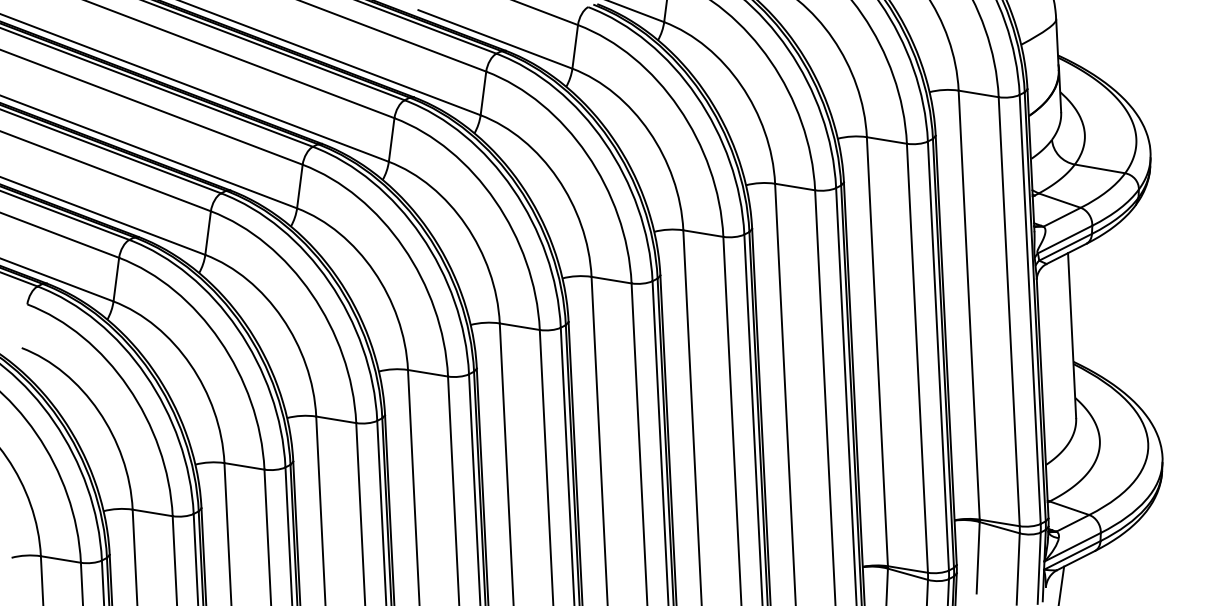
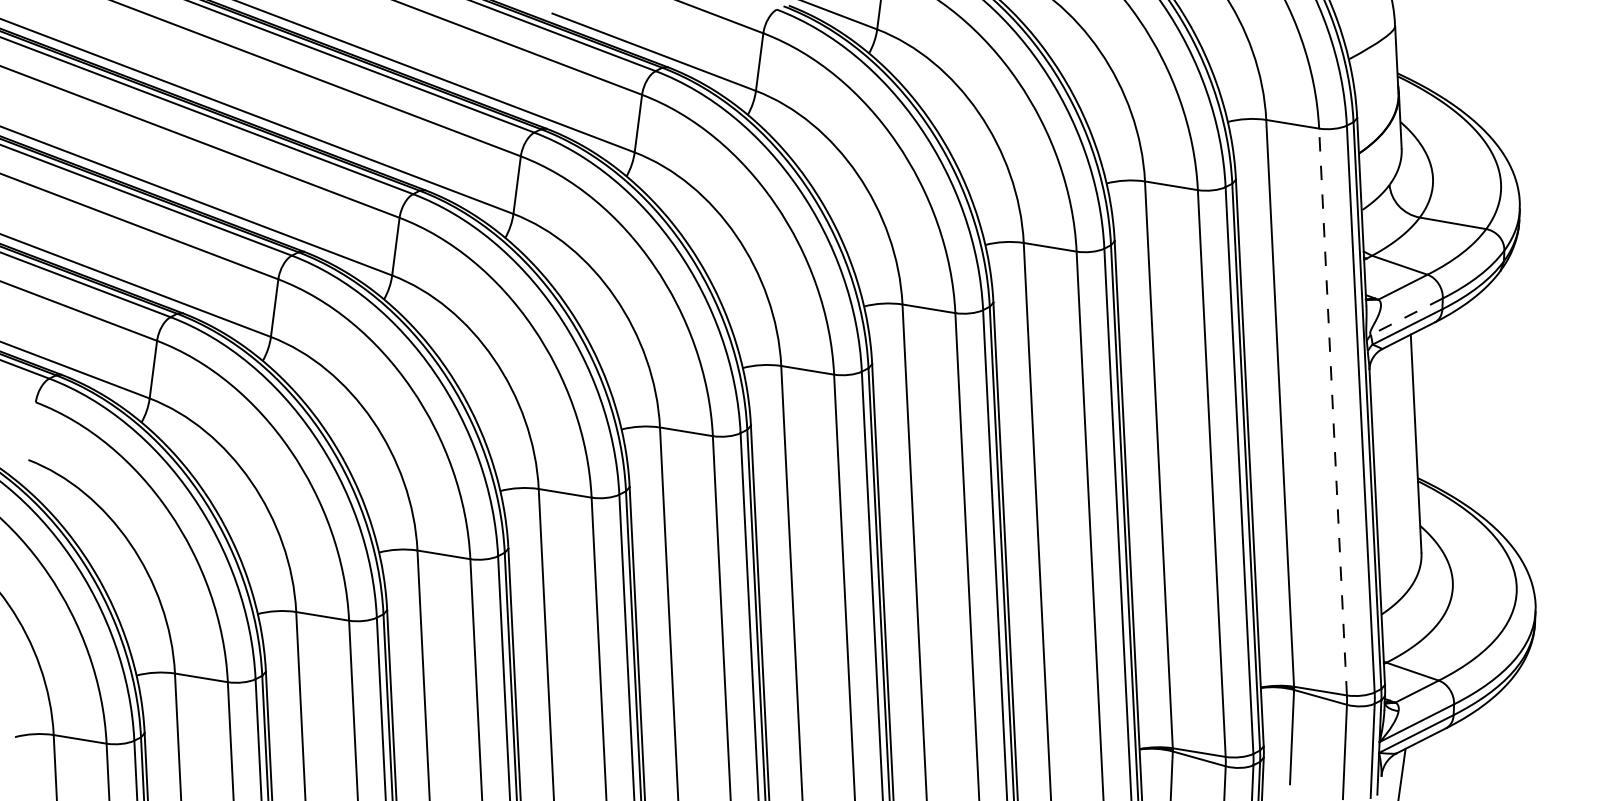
line: (1064, 239) -> (1406, 316), solid -> dashed
line: (1009, 312) -> (1333, 412), solid -> dashed

